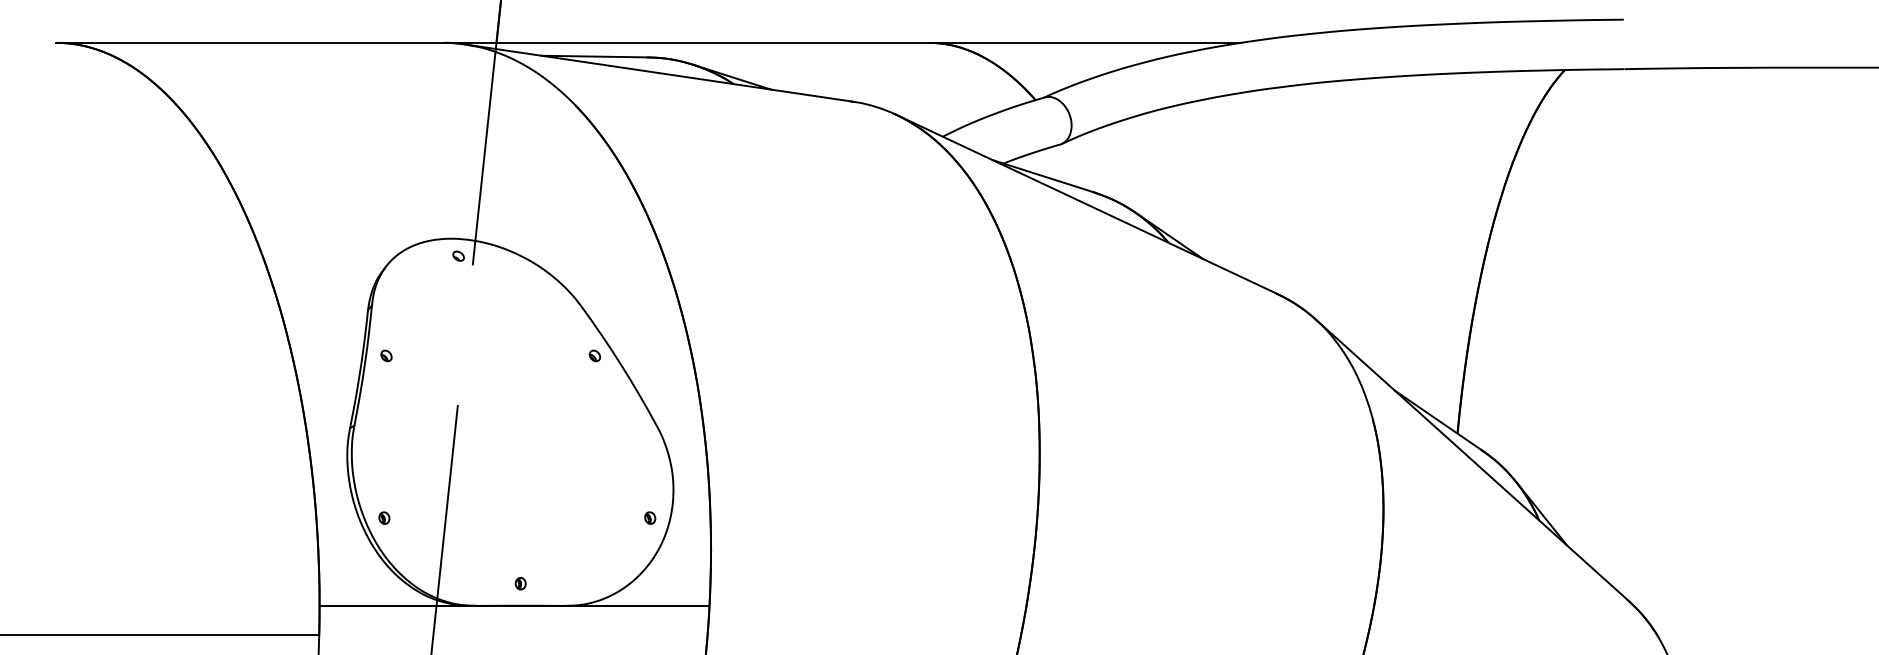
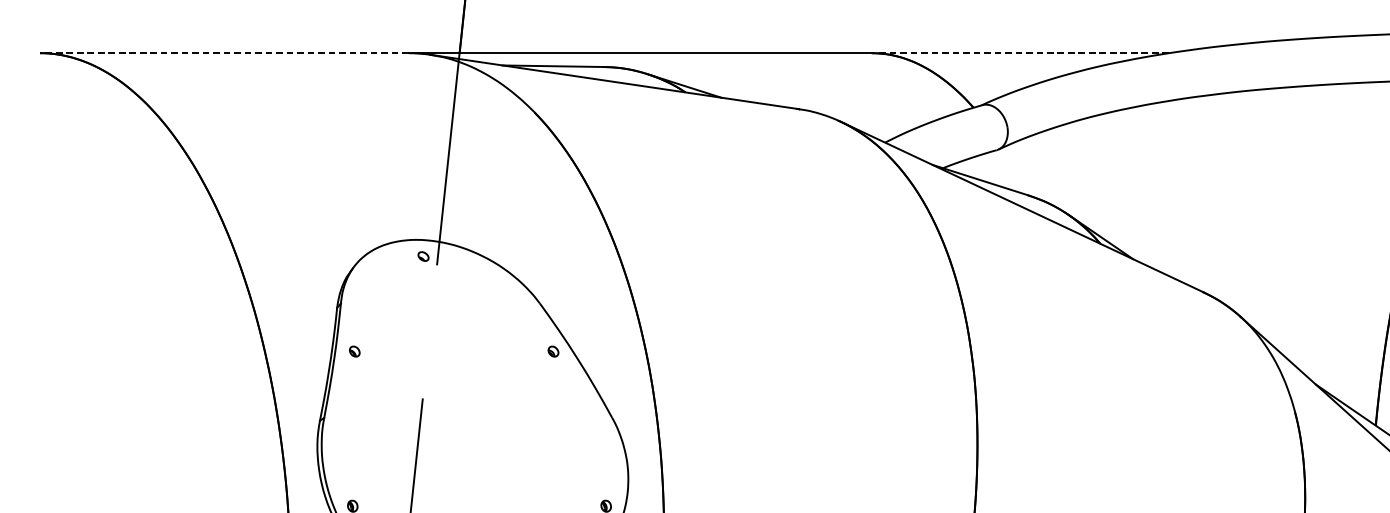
line: (249, 42) -> (224, 52), solid -> dashed
line: (1084, 42) -> (1020, 52), solid -> dashed

